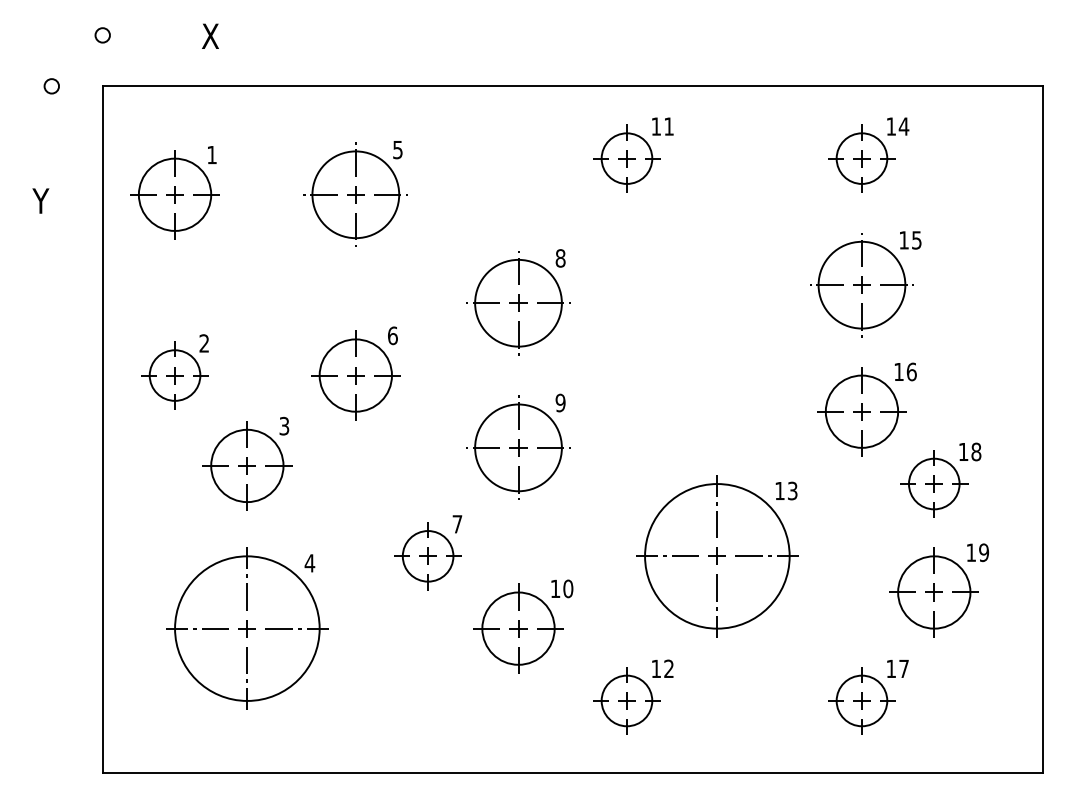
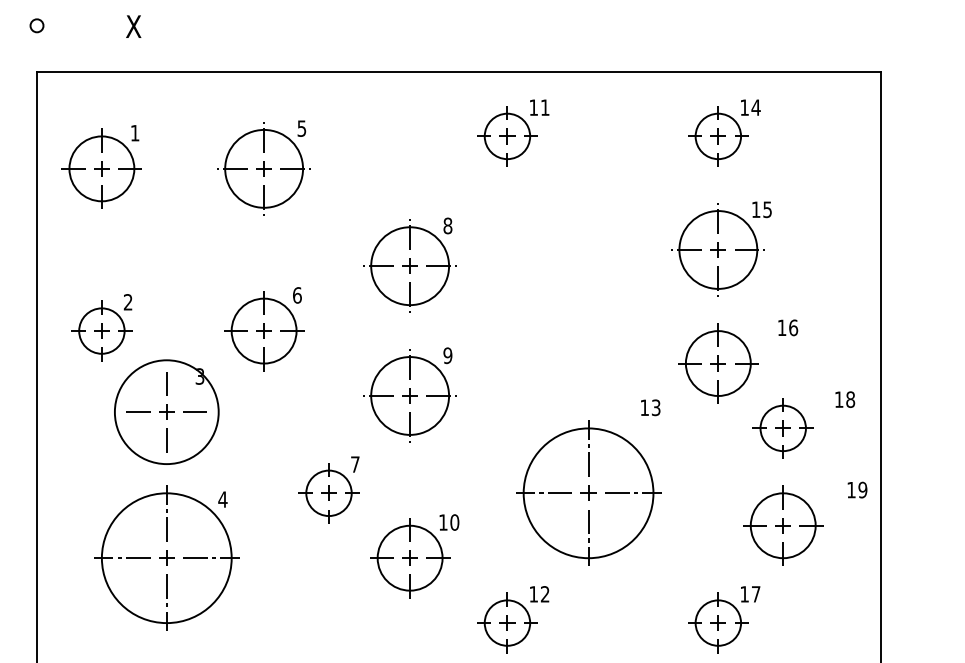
text: (905, 371) -> (787, 327), moved
text: (970, 451) -> (845, 399), moved
circle: (247, 465) -> (166, 411), size x1.6
text: (786, 490) -> (650, 407), moved
text: (977, 552) -> (857, 489), moved

